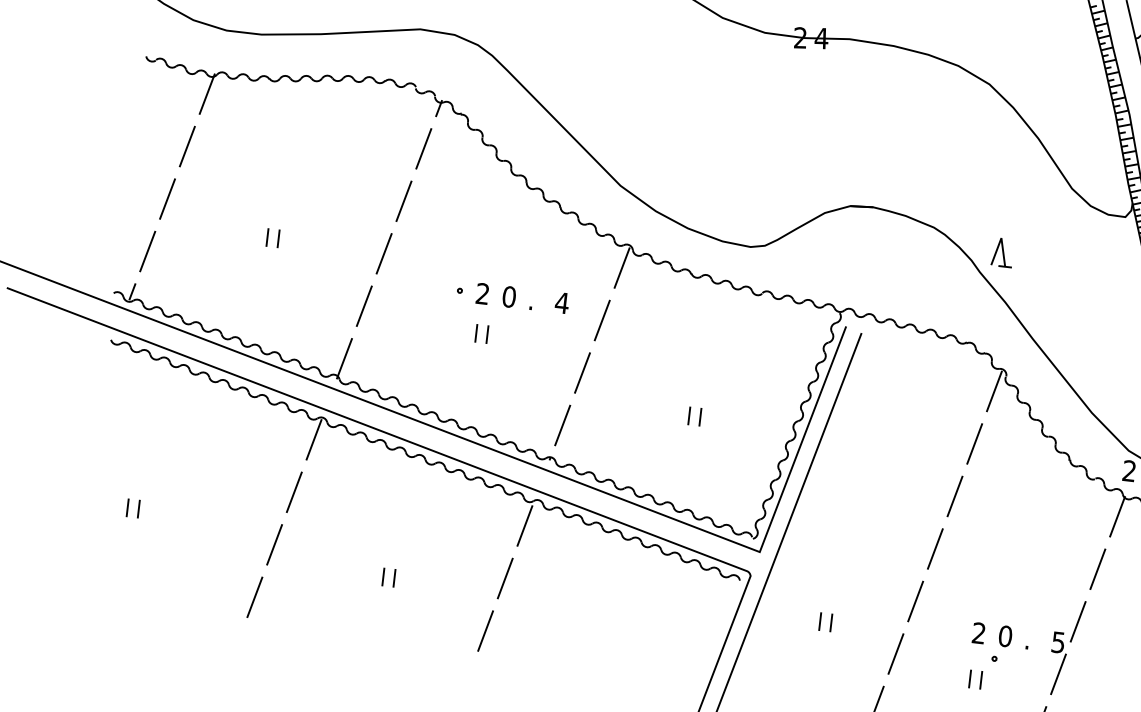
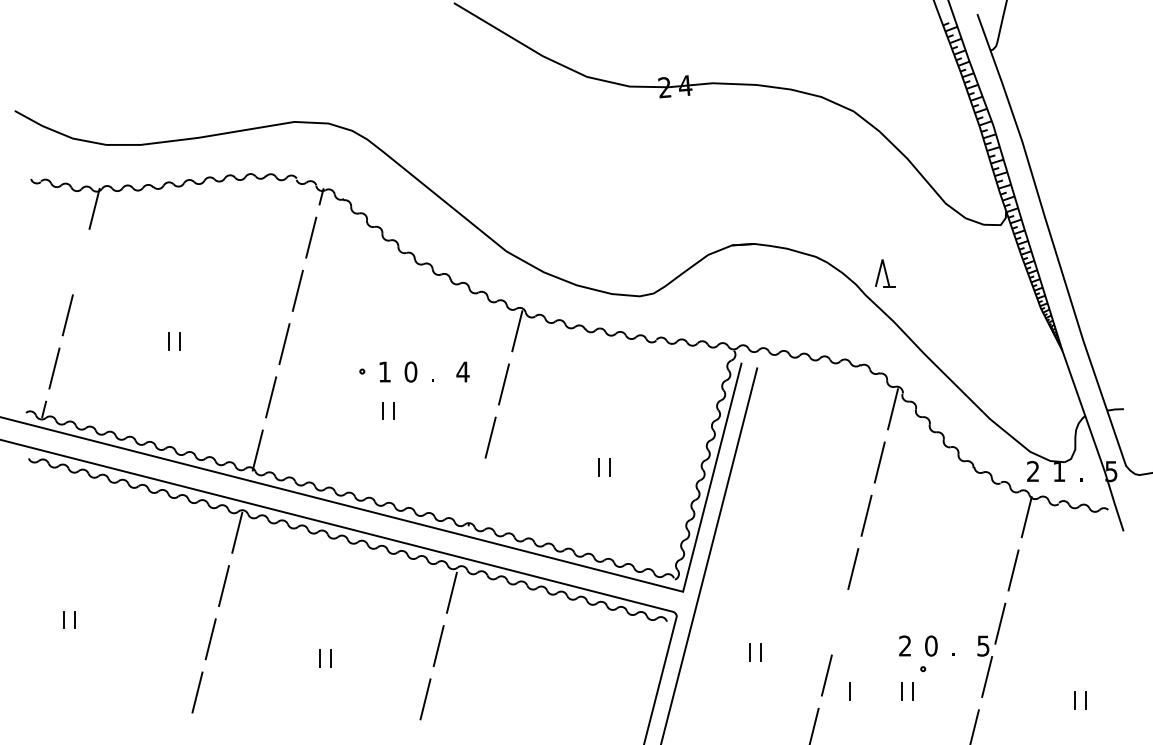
line: (187, 147) -> (81, 262), removed
text: (482, 293) -> (384, 371), 2 -> 1
line: (562, 425) -> (477, 490), removed
line: (916, 601) -> (840, 622), removed
line: (917, 672) -> (849, 691), added

